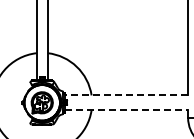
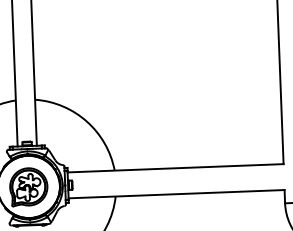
line: (126, 95) -> (175, 168), dashed -> solid
line: (126, 110) -> (176, 194), dashed -> solid

